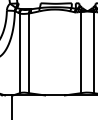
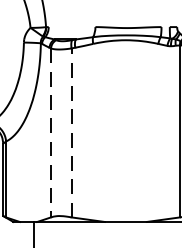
line: (19, 53) -> (50, 133), solid -> dashed
line: (29, 53) -> (71, 133), solid -> dashed

